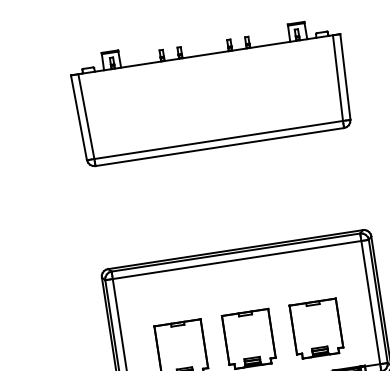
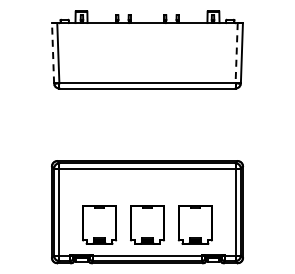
line: (337, 78) -> (236, 53), solid -> dashed
line: (79, 116) -> (53, 52), solid -> dashed

